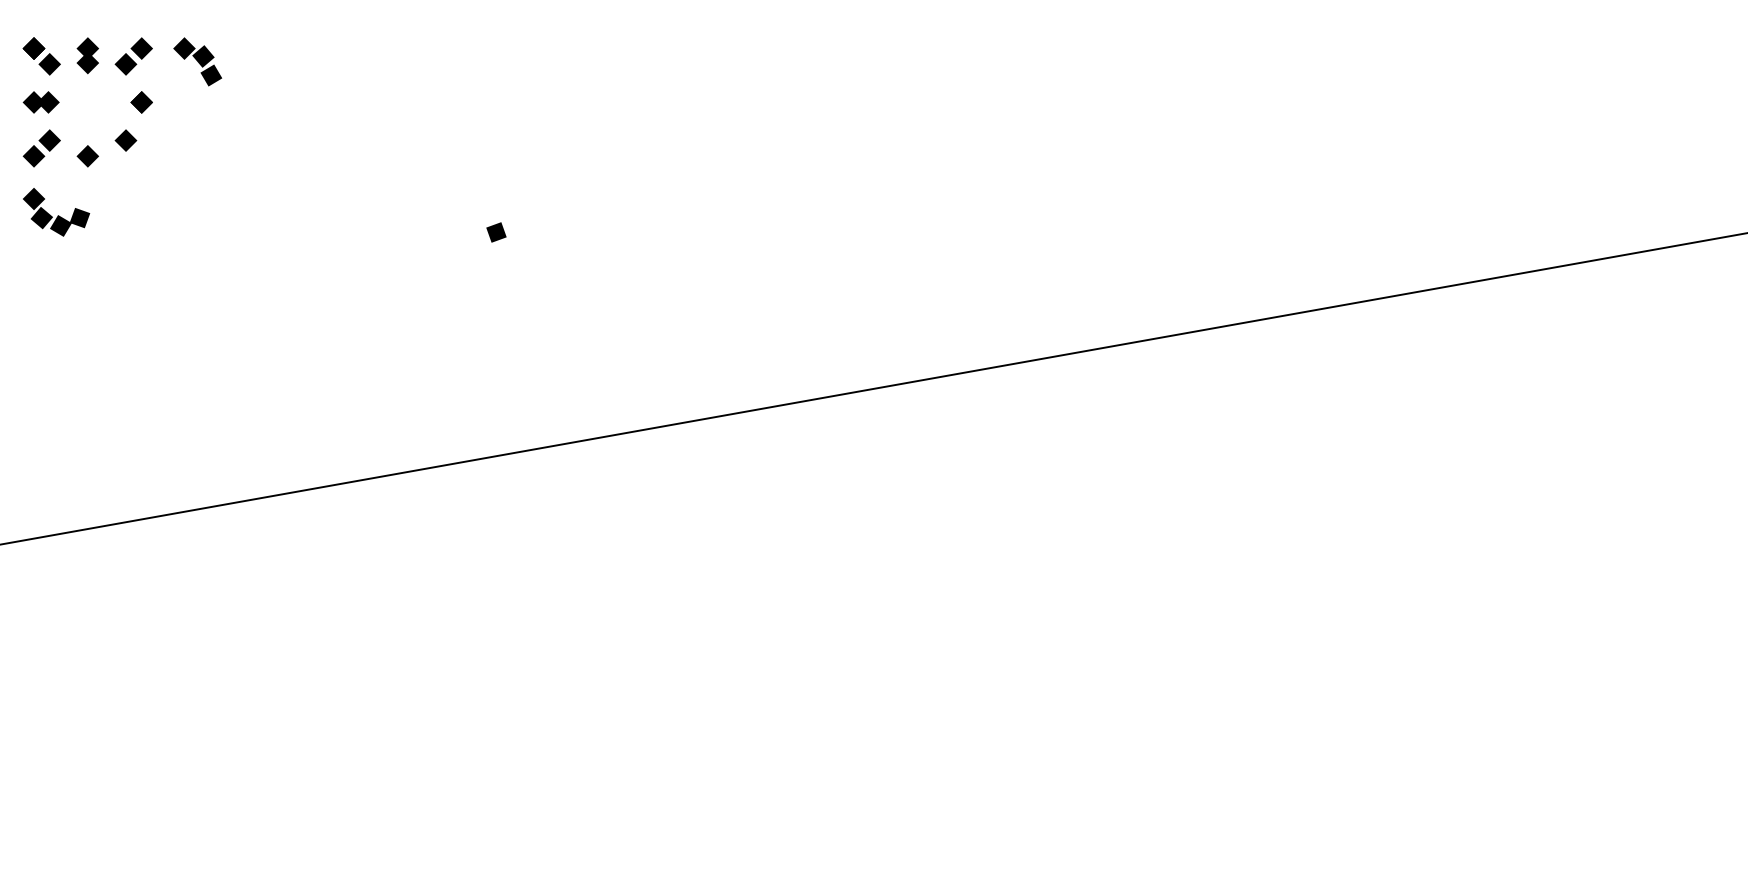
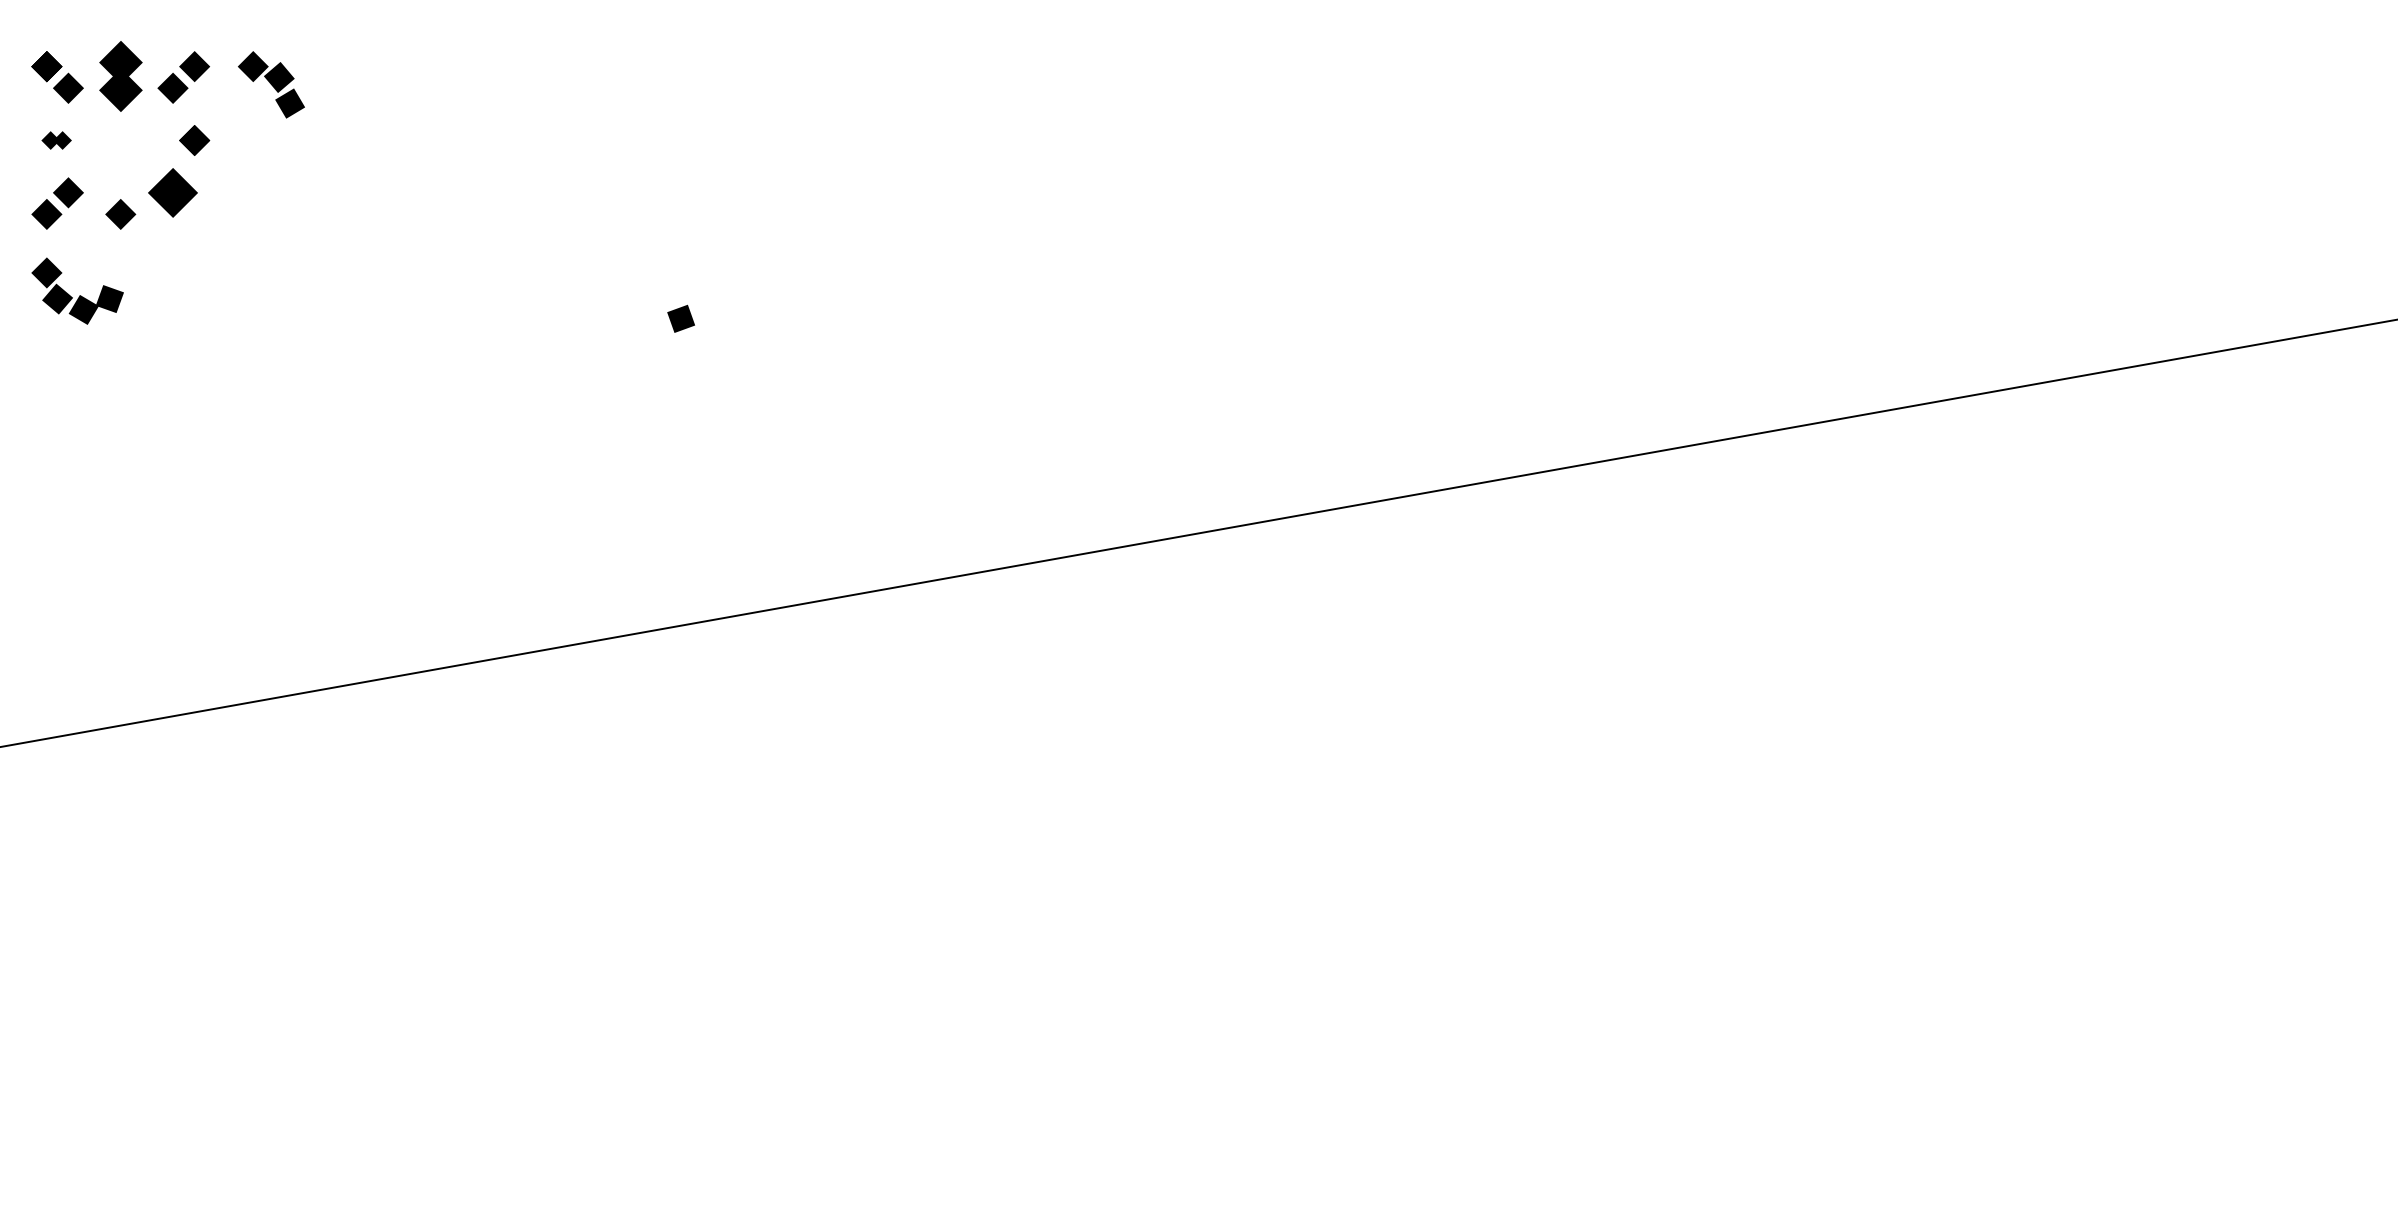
part: (87, 55) -> (120, 76), size x1.4
part: (40, 102) -> (55, 140), size x0.6
part: (125, 140) -> (172, 192), size x1.6

